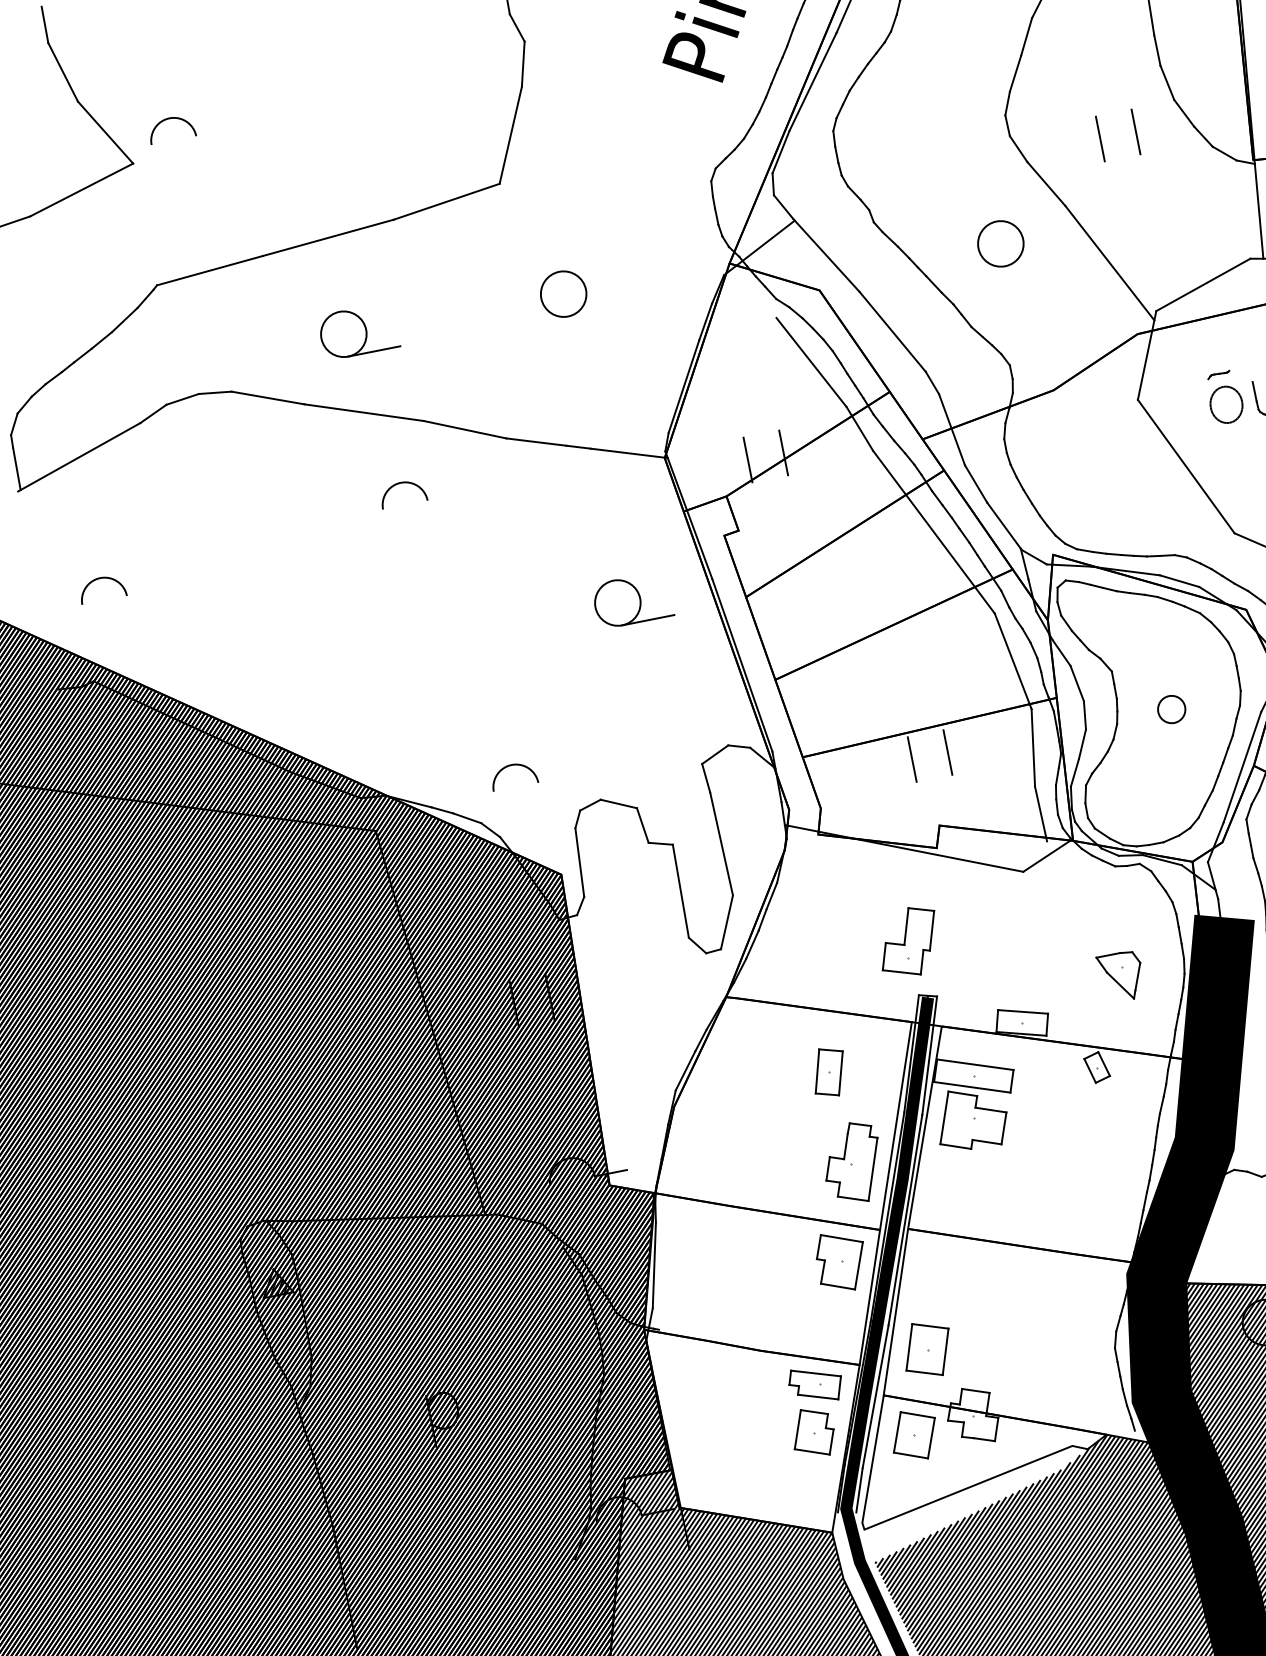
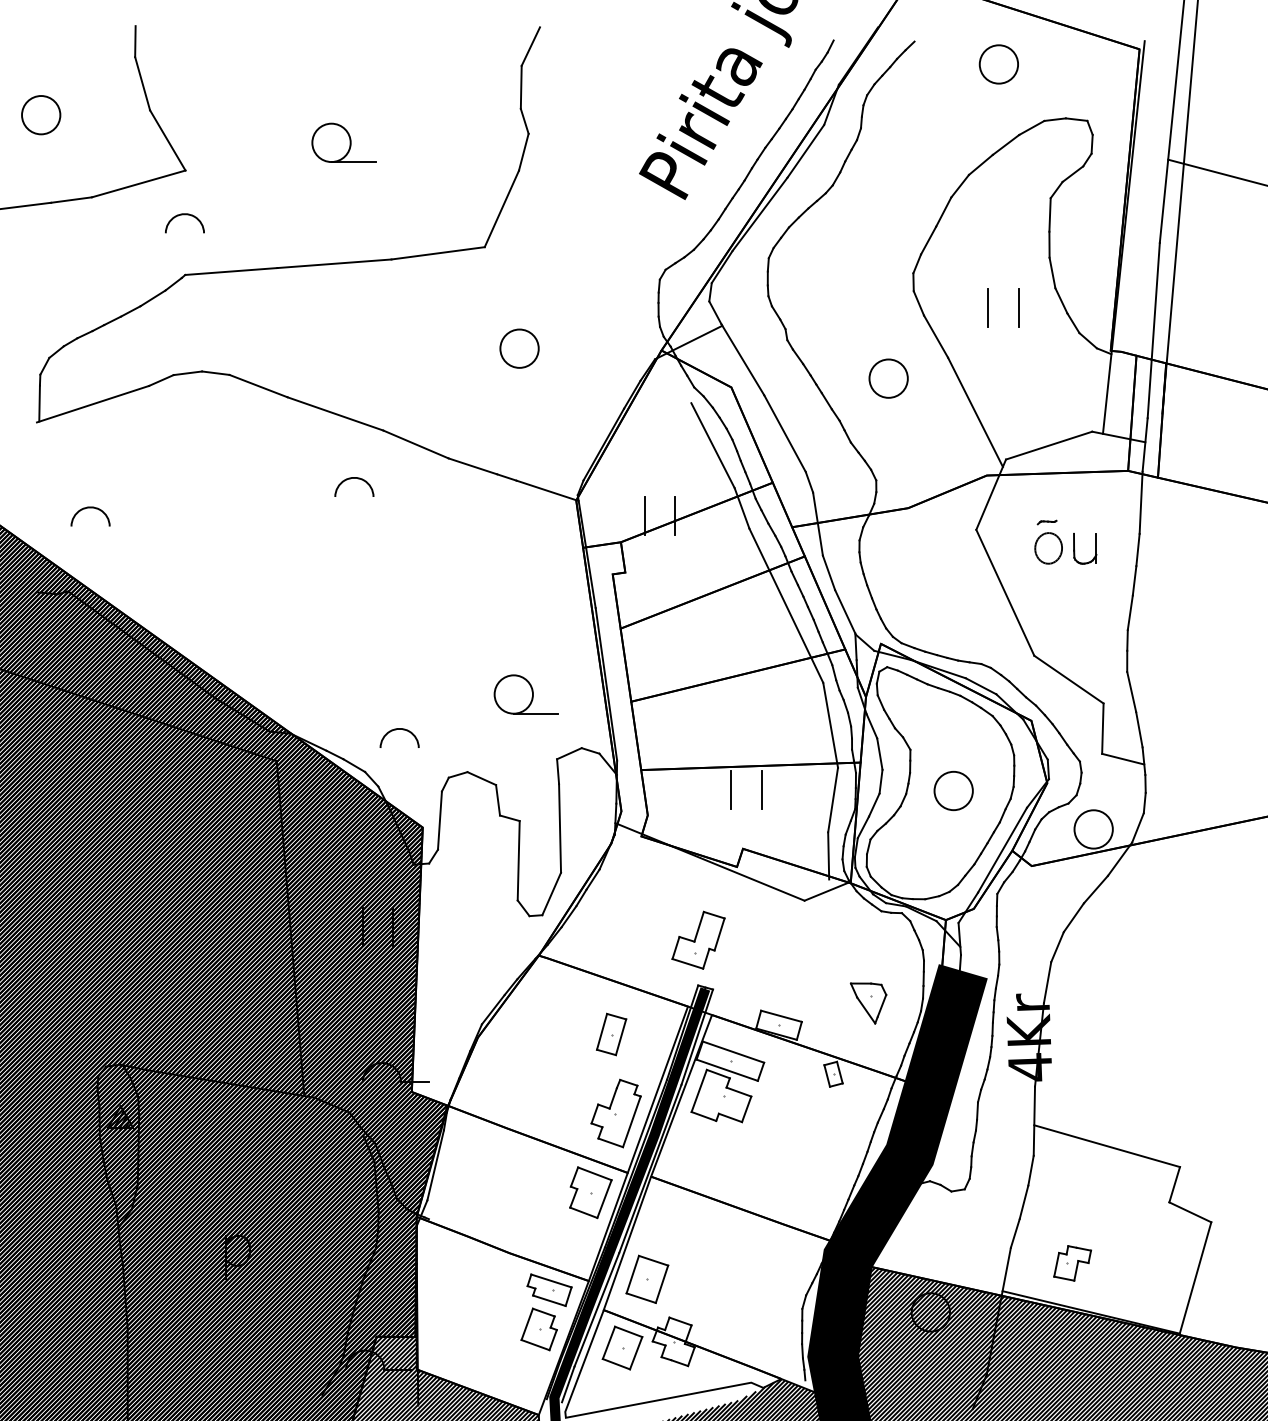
arc: (169, 120) -> (184, 215), moved
part: (357, 331) -> (343, 142), moved
part: (631, 600) -> (525, 694), moved
circle: (1171, 708) -> (953, 790), size x1.67

